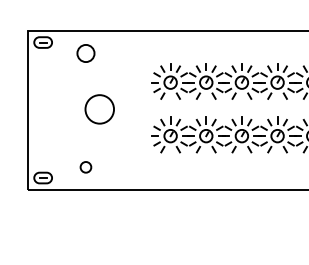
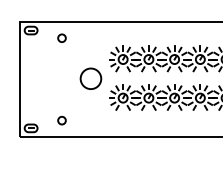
circle: (85, 52) -> (61, 37), size x0.62
circle: (99, 108) -> (90, 78), moved

